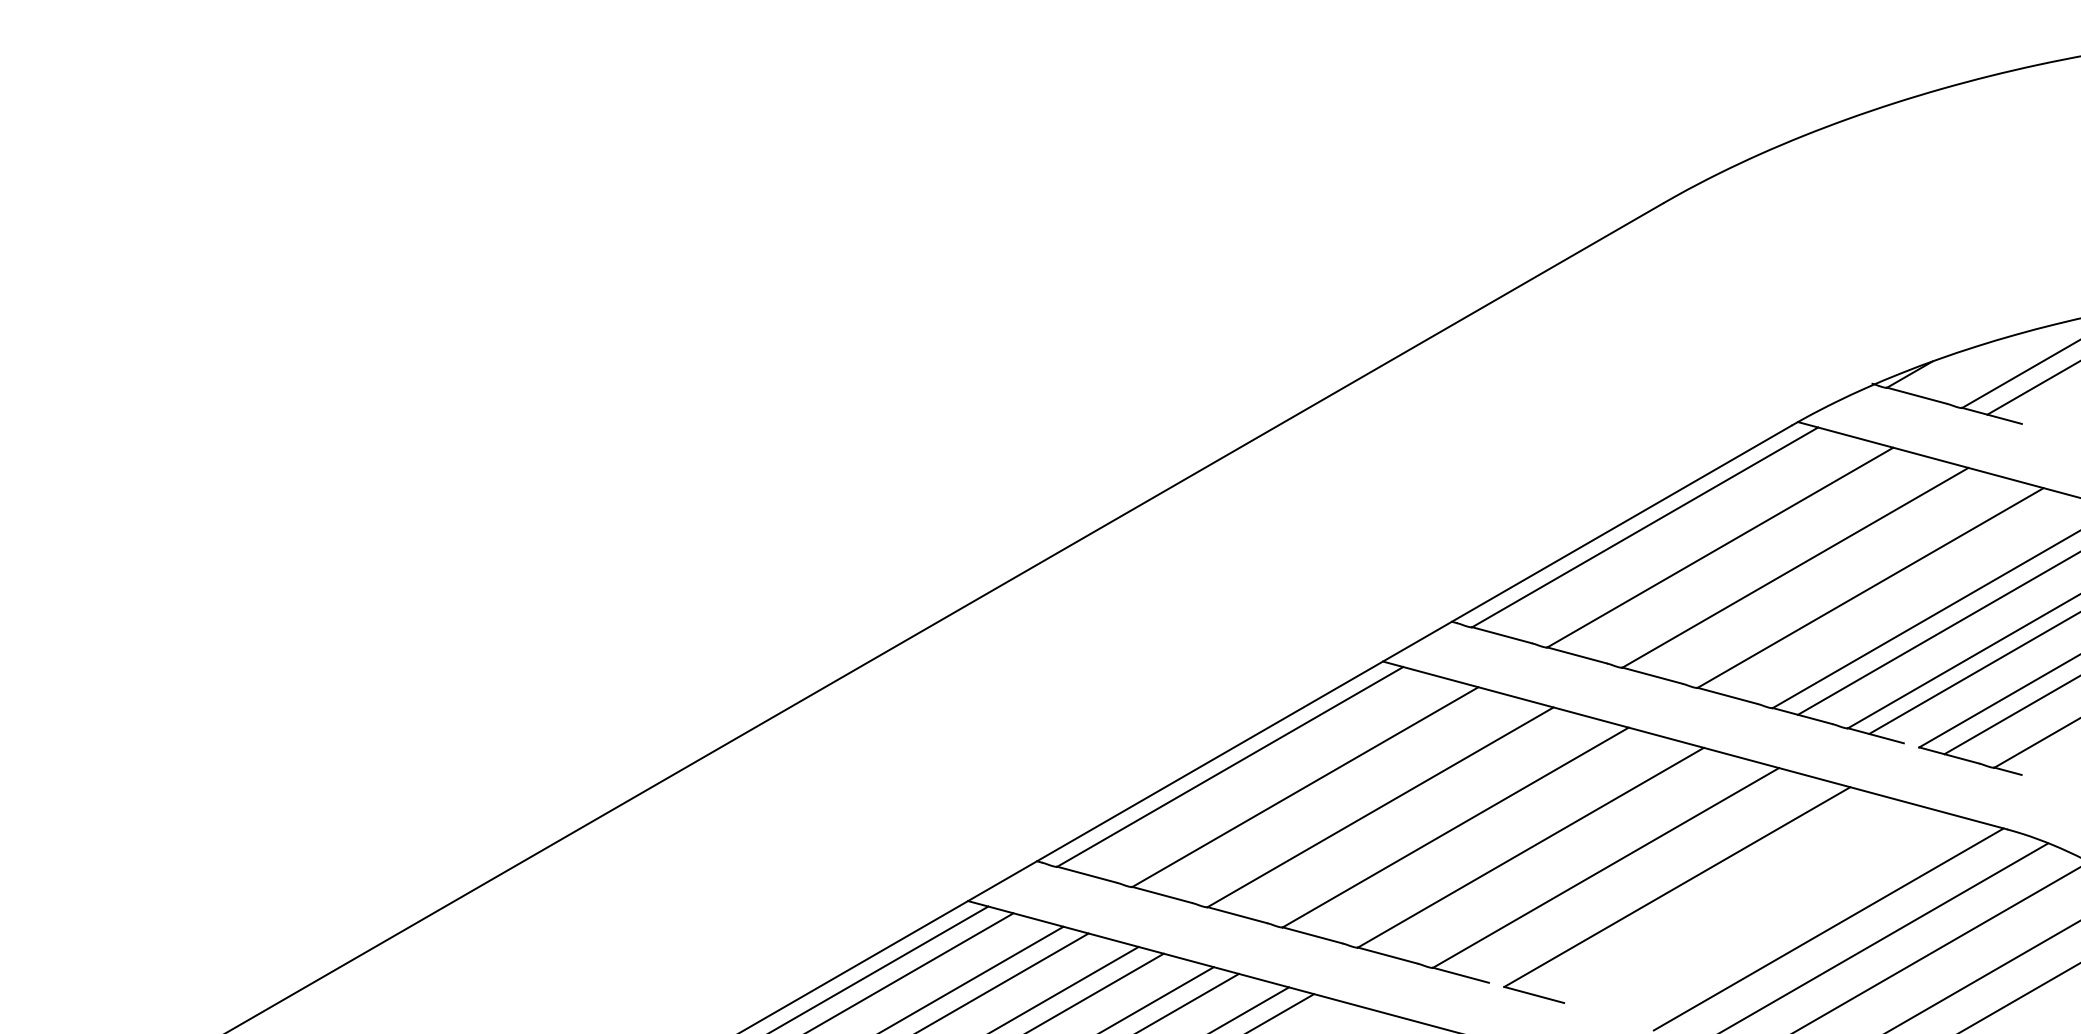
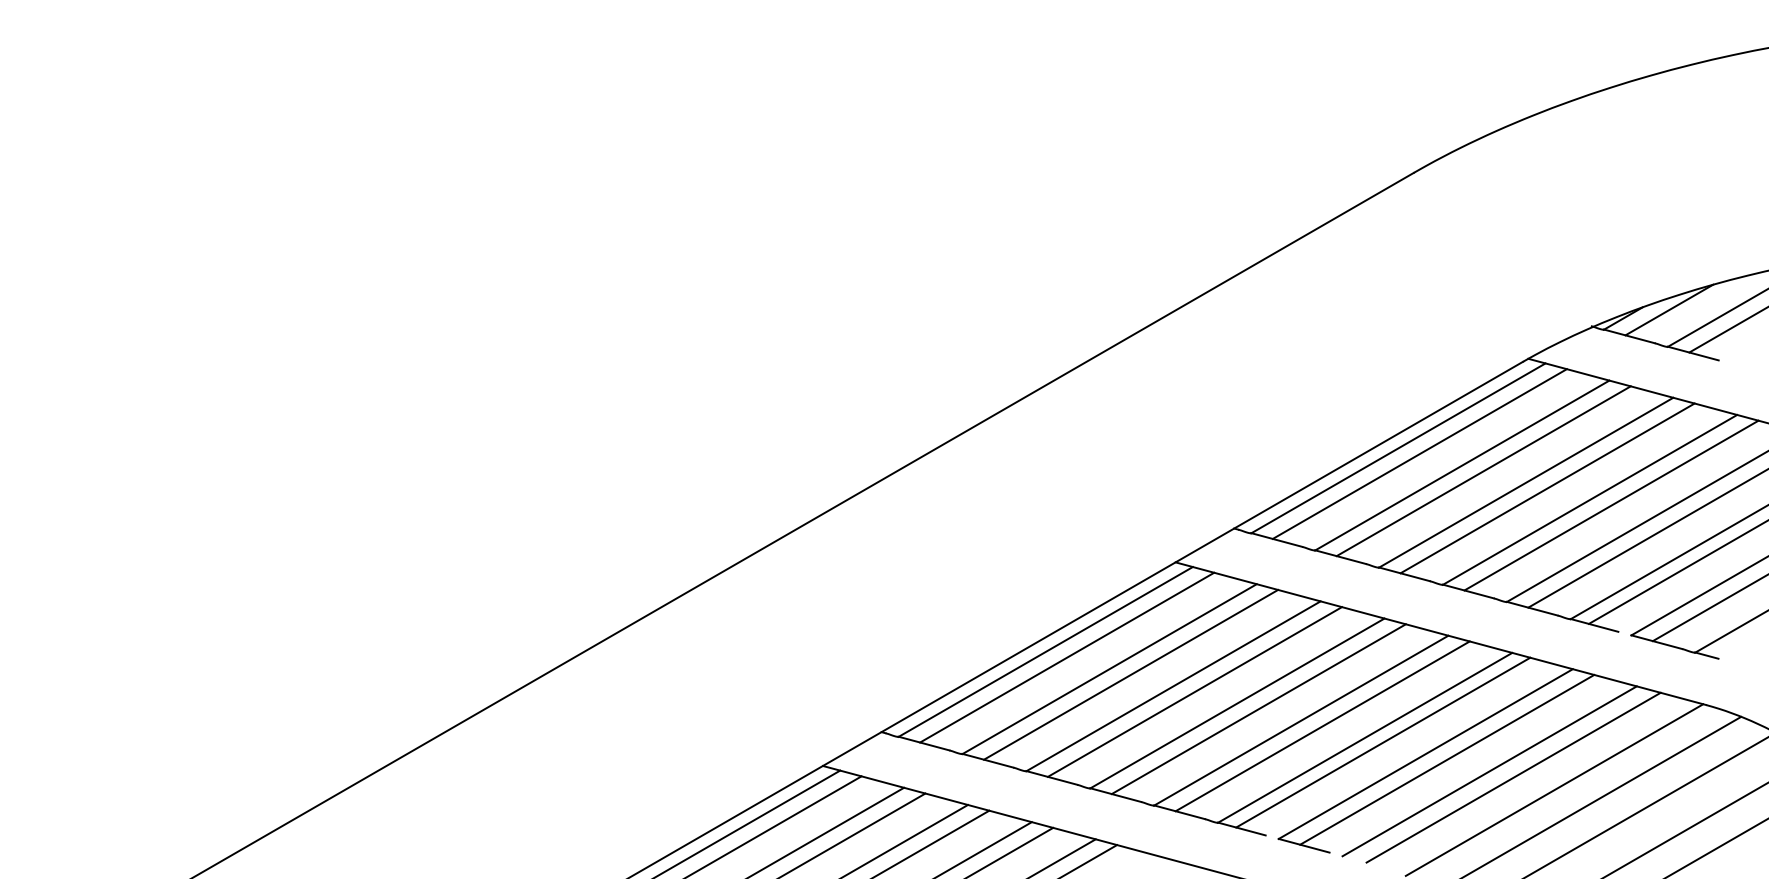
line: (1963, 364) -> (1669, 309), added
line: (1670, 533) -> (1420, 453), added
line: (1745, 554) -> (1483, 471), added
line: (1820, 574) -> (1547, 488), added
line: (1895, 594) -> (1611, 505), added
line: (1255, 773) -> (1067, 657), added
line: (1330, 793) -> (1131, 674), added
line: (1405, 813) -> (1194, 691), added
line: (1480, 834) -> (1258, 709), added
line: (1556, 854) -> (1323, 726), added
line: (1627, 873) -> (1383, 742), added
line: (1702, 893) -> (1447, 759), added
line: (1752, 907) -> (1489, 771), added
line: (1780, 914) -> (1513, 777), added

